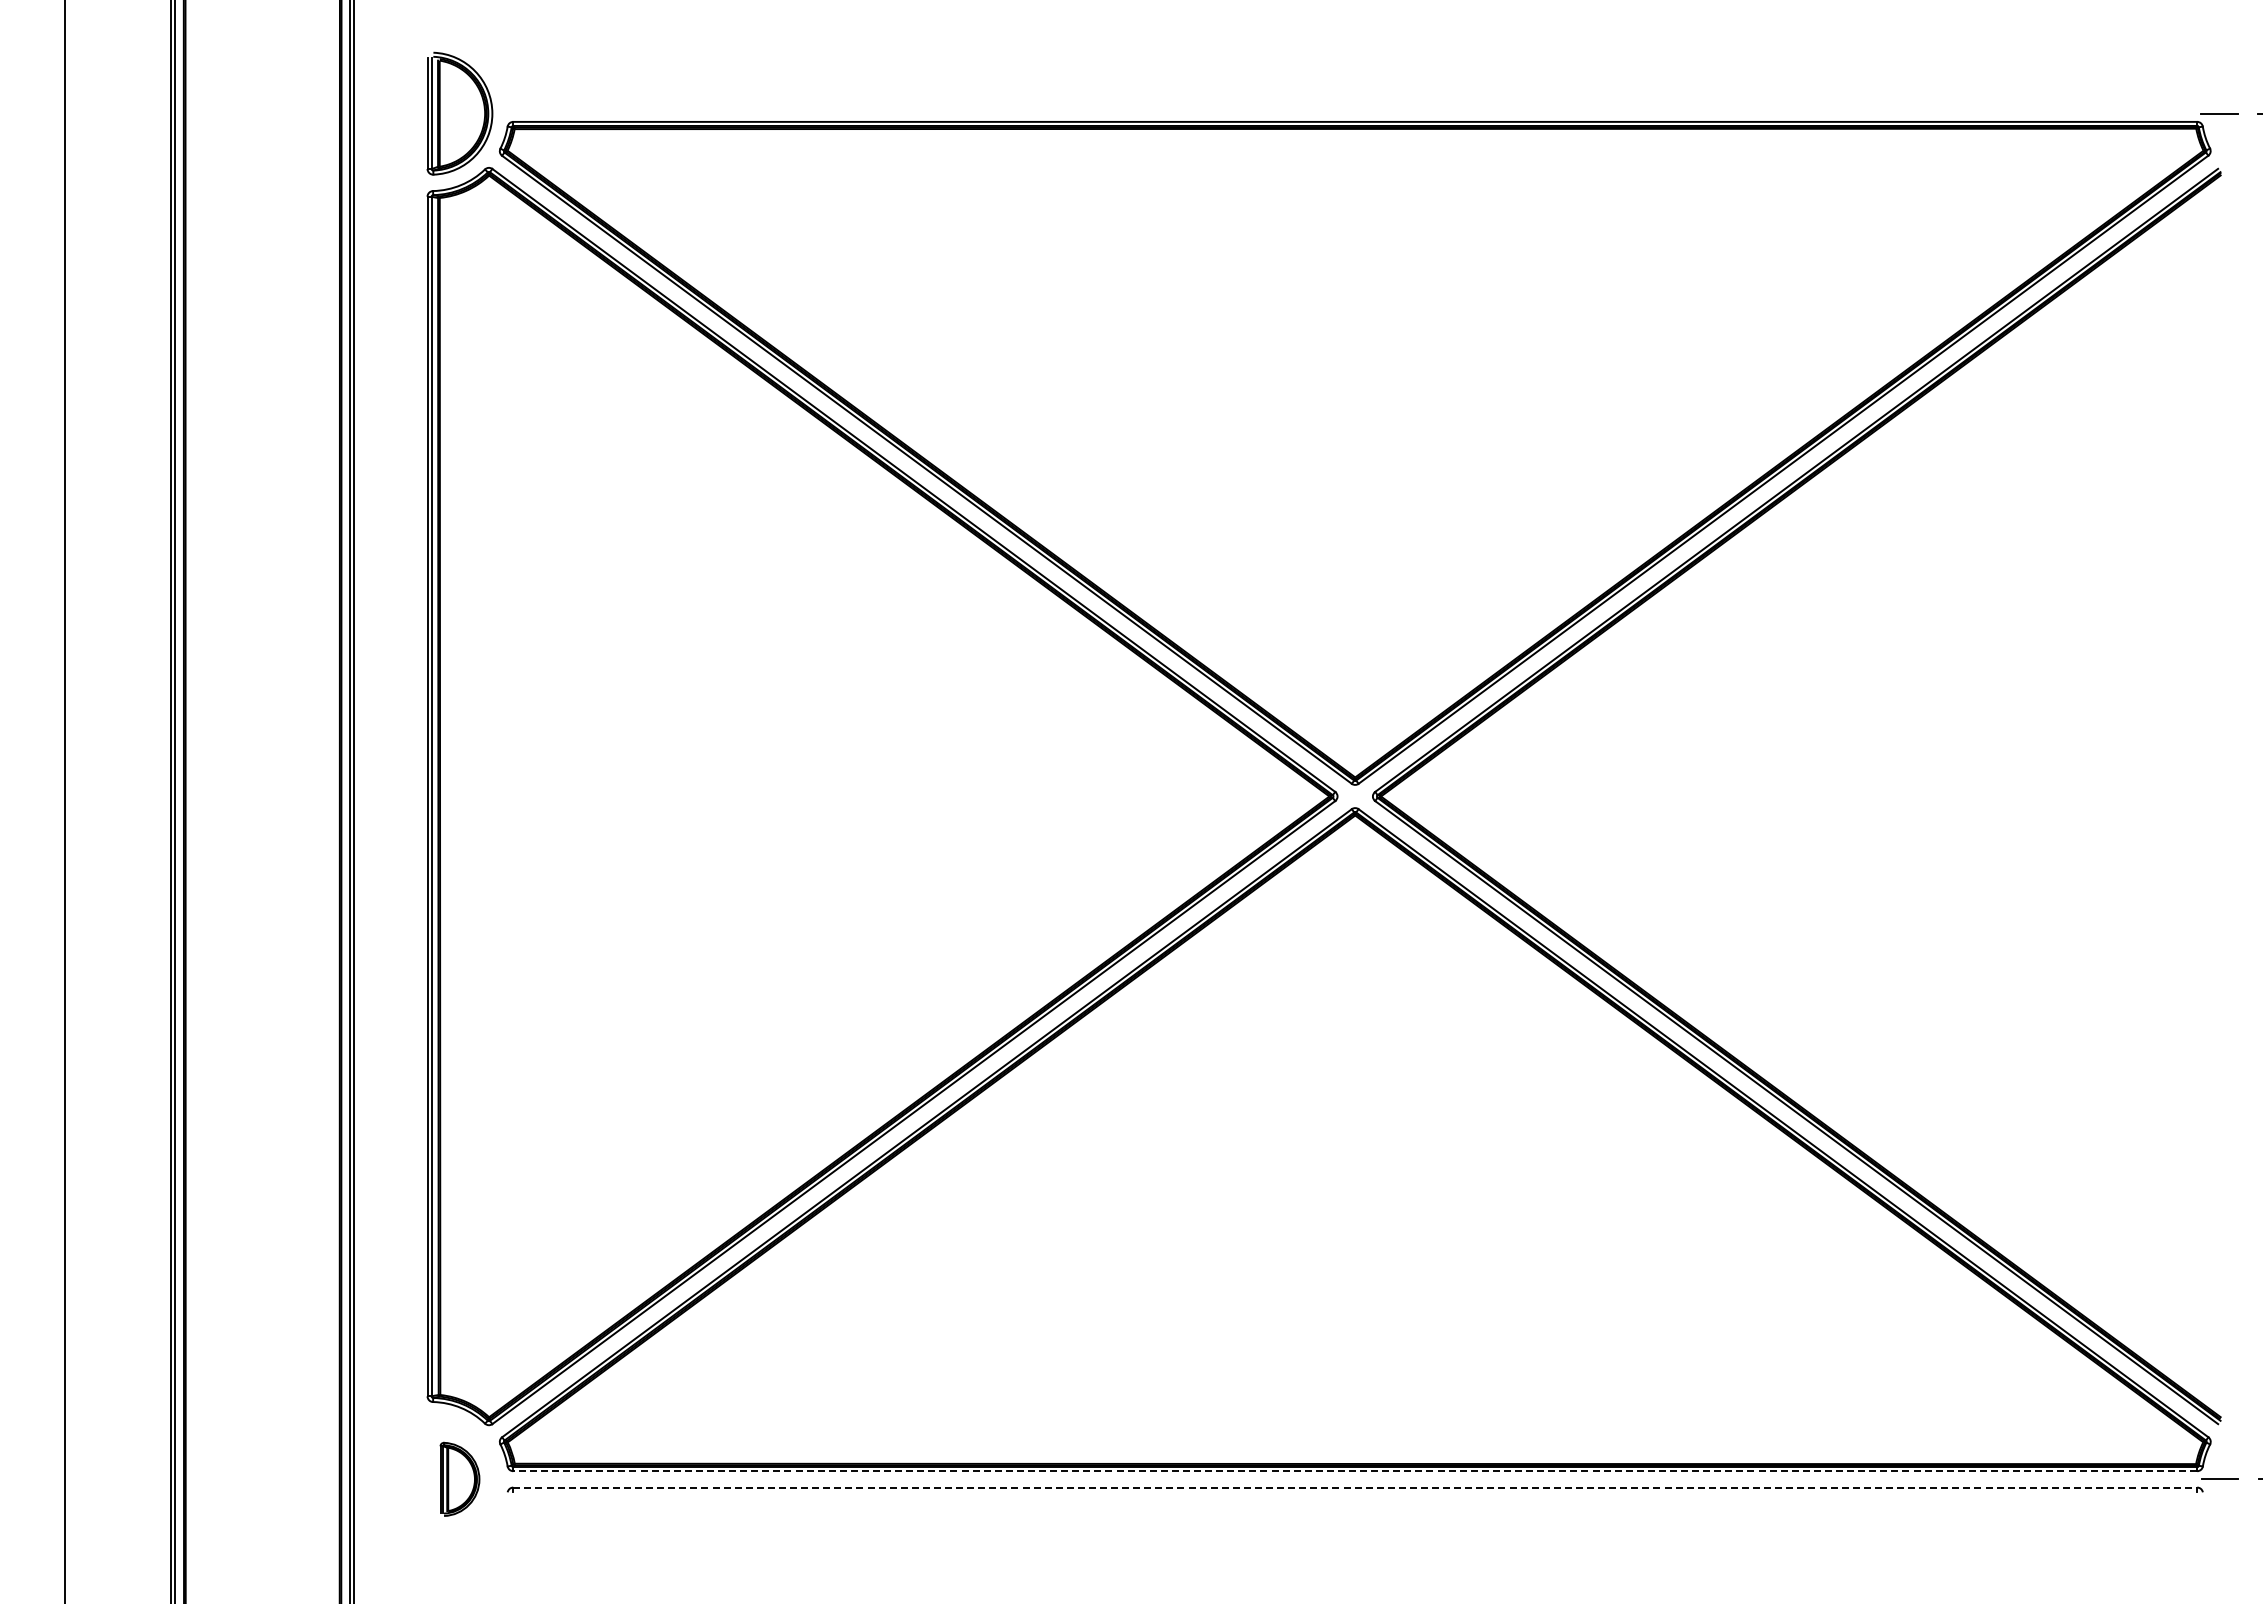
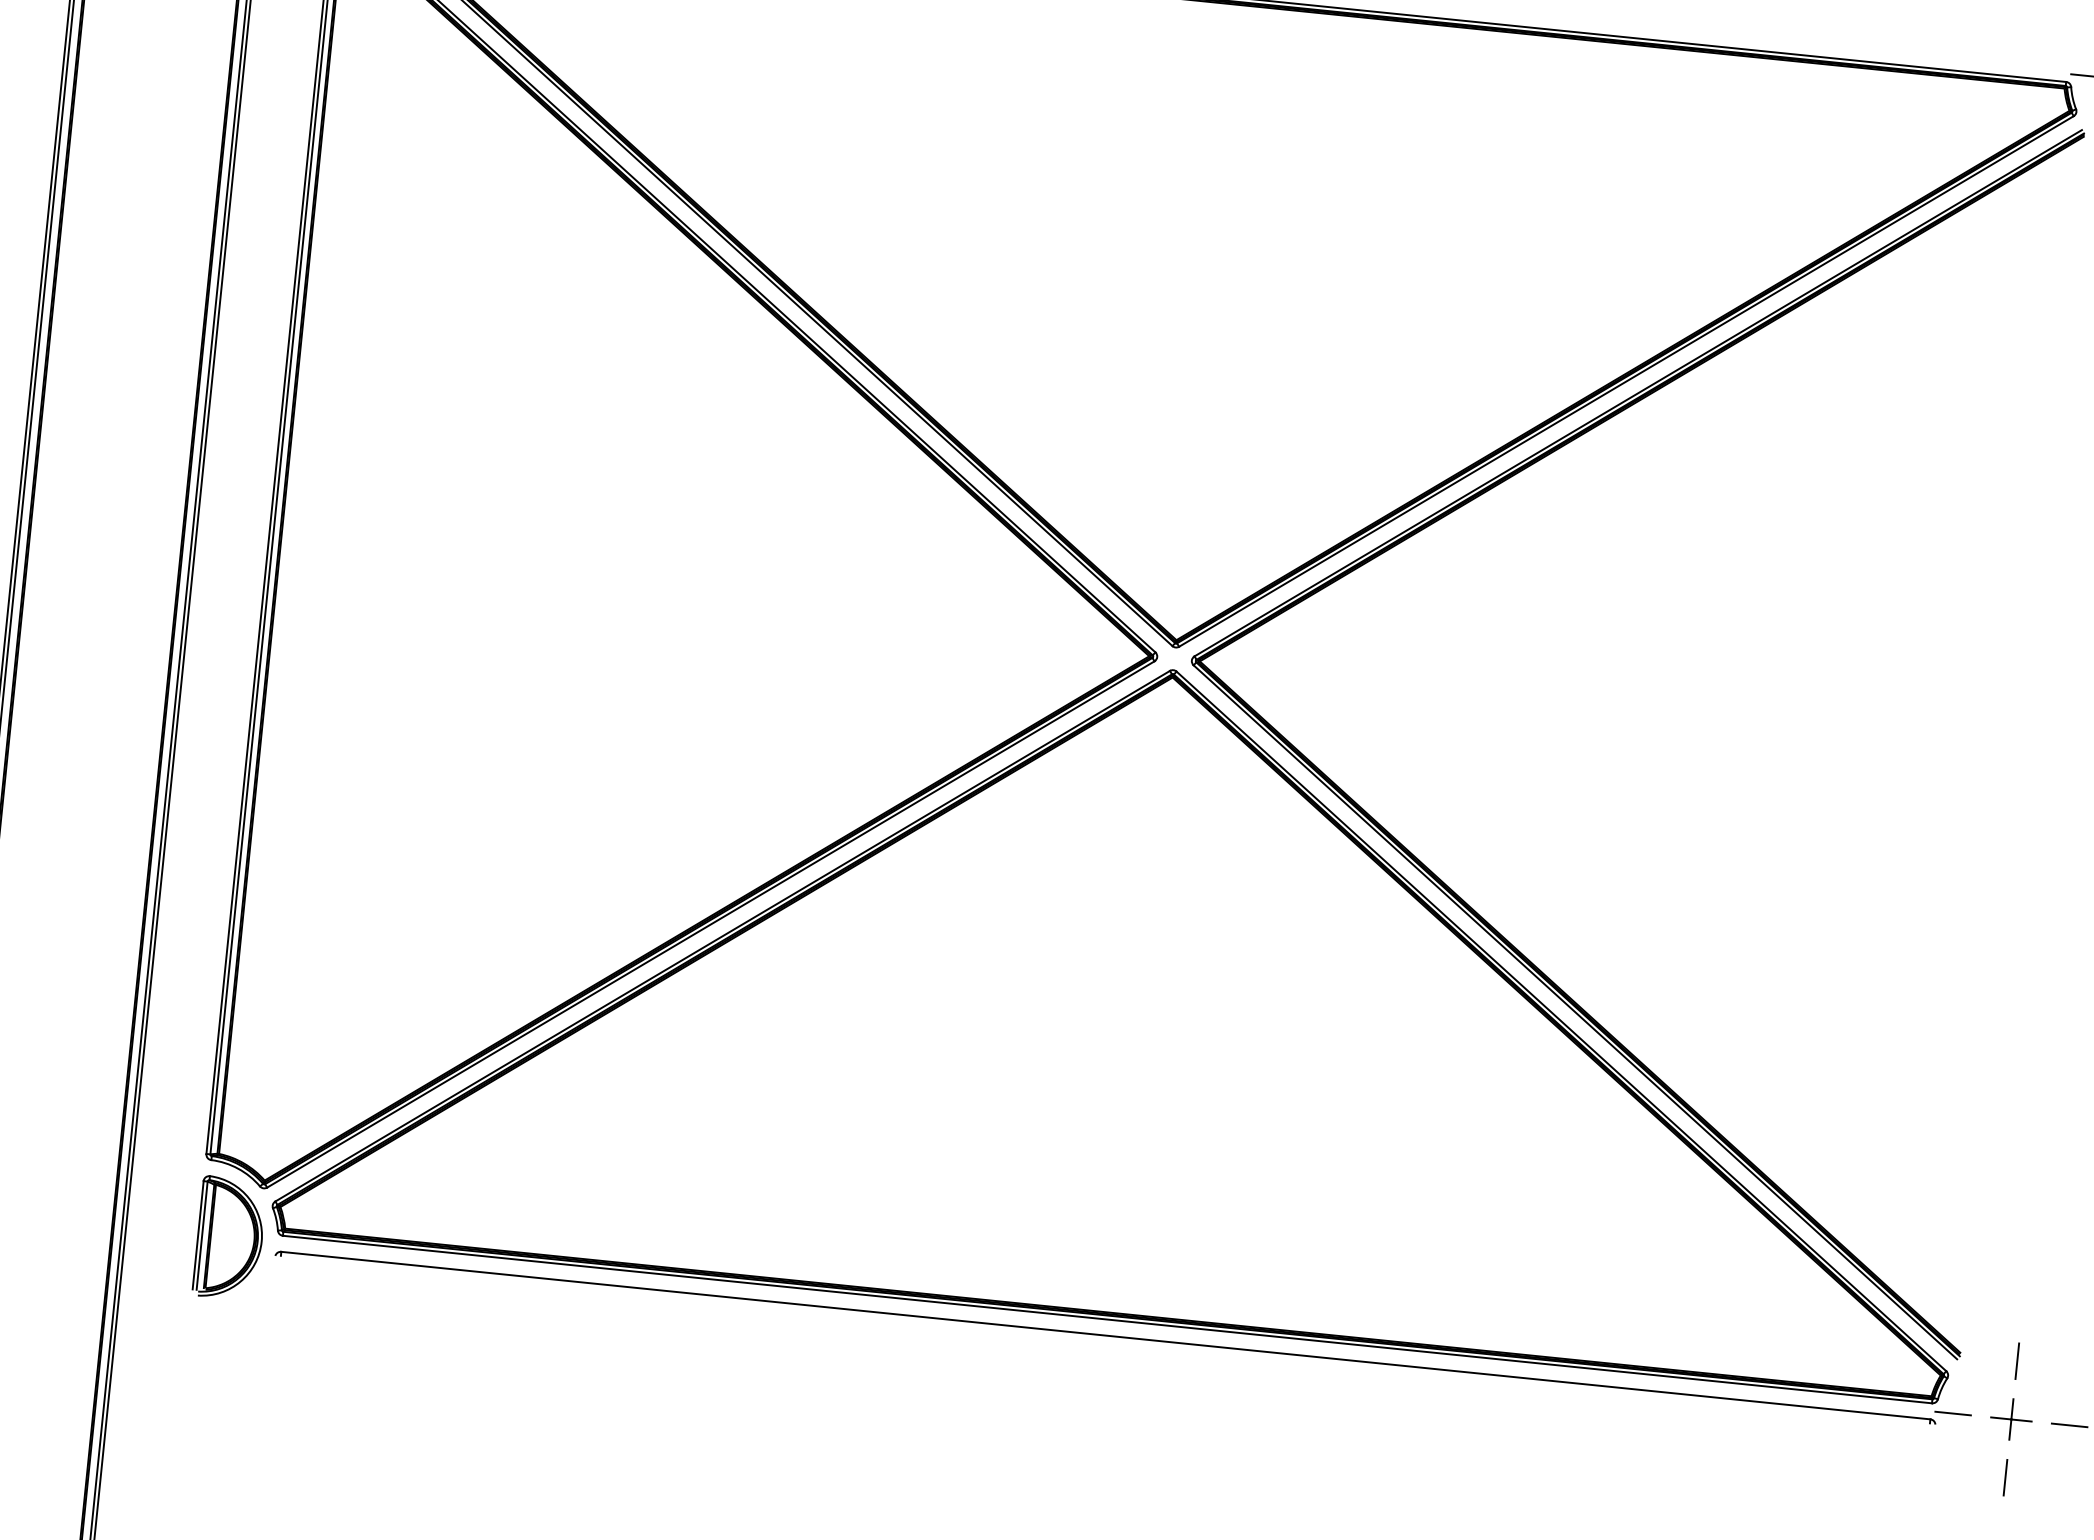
line: (1355, 1471) -> (1107, 1319), dashed -> solid
part: (459, 1479) -> (229, 1238), size x1.67
line: (1355, 1487) -> (1106, 1335), dashed -> solid

